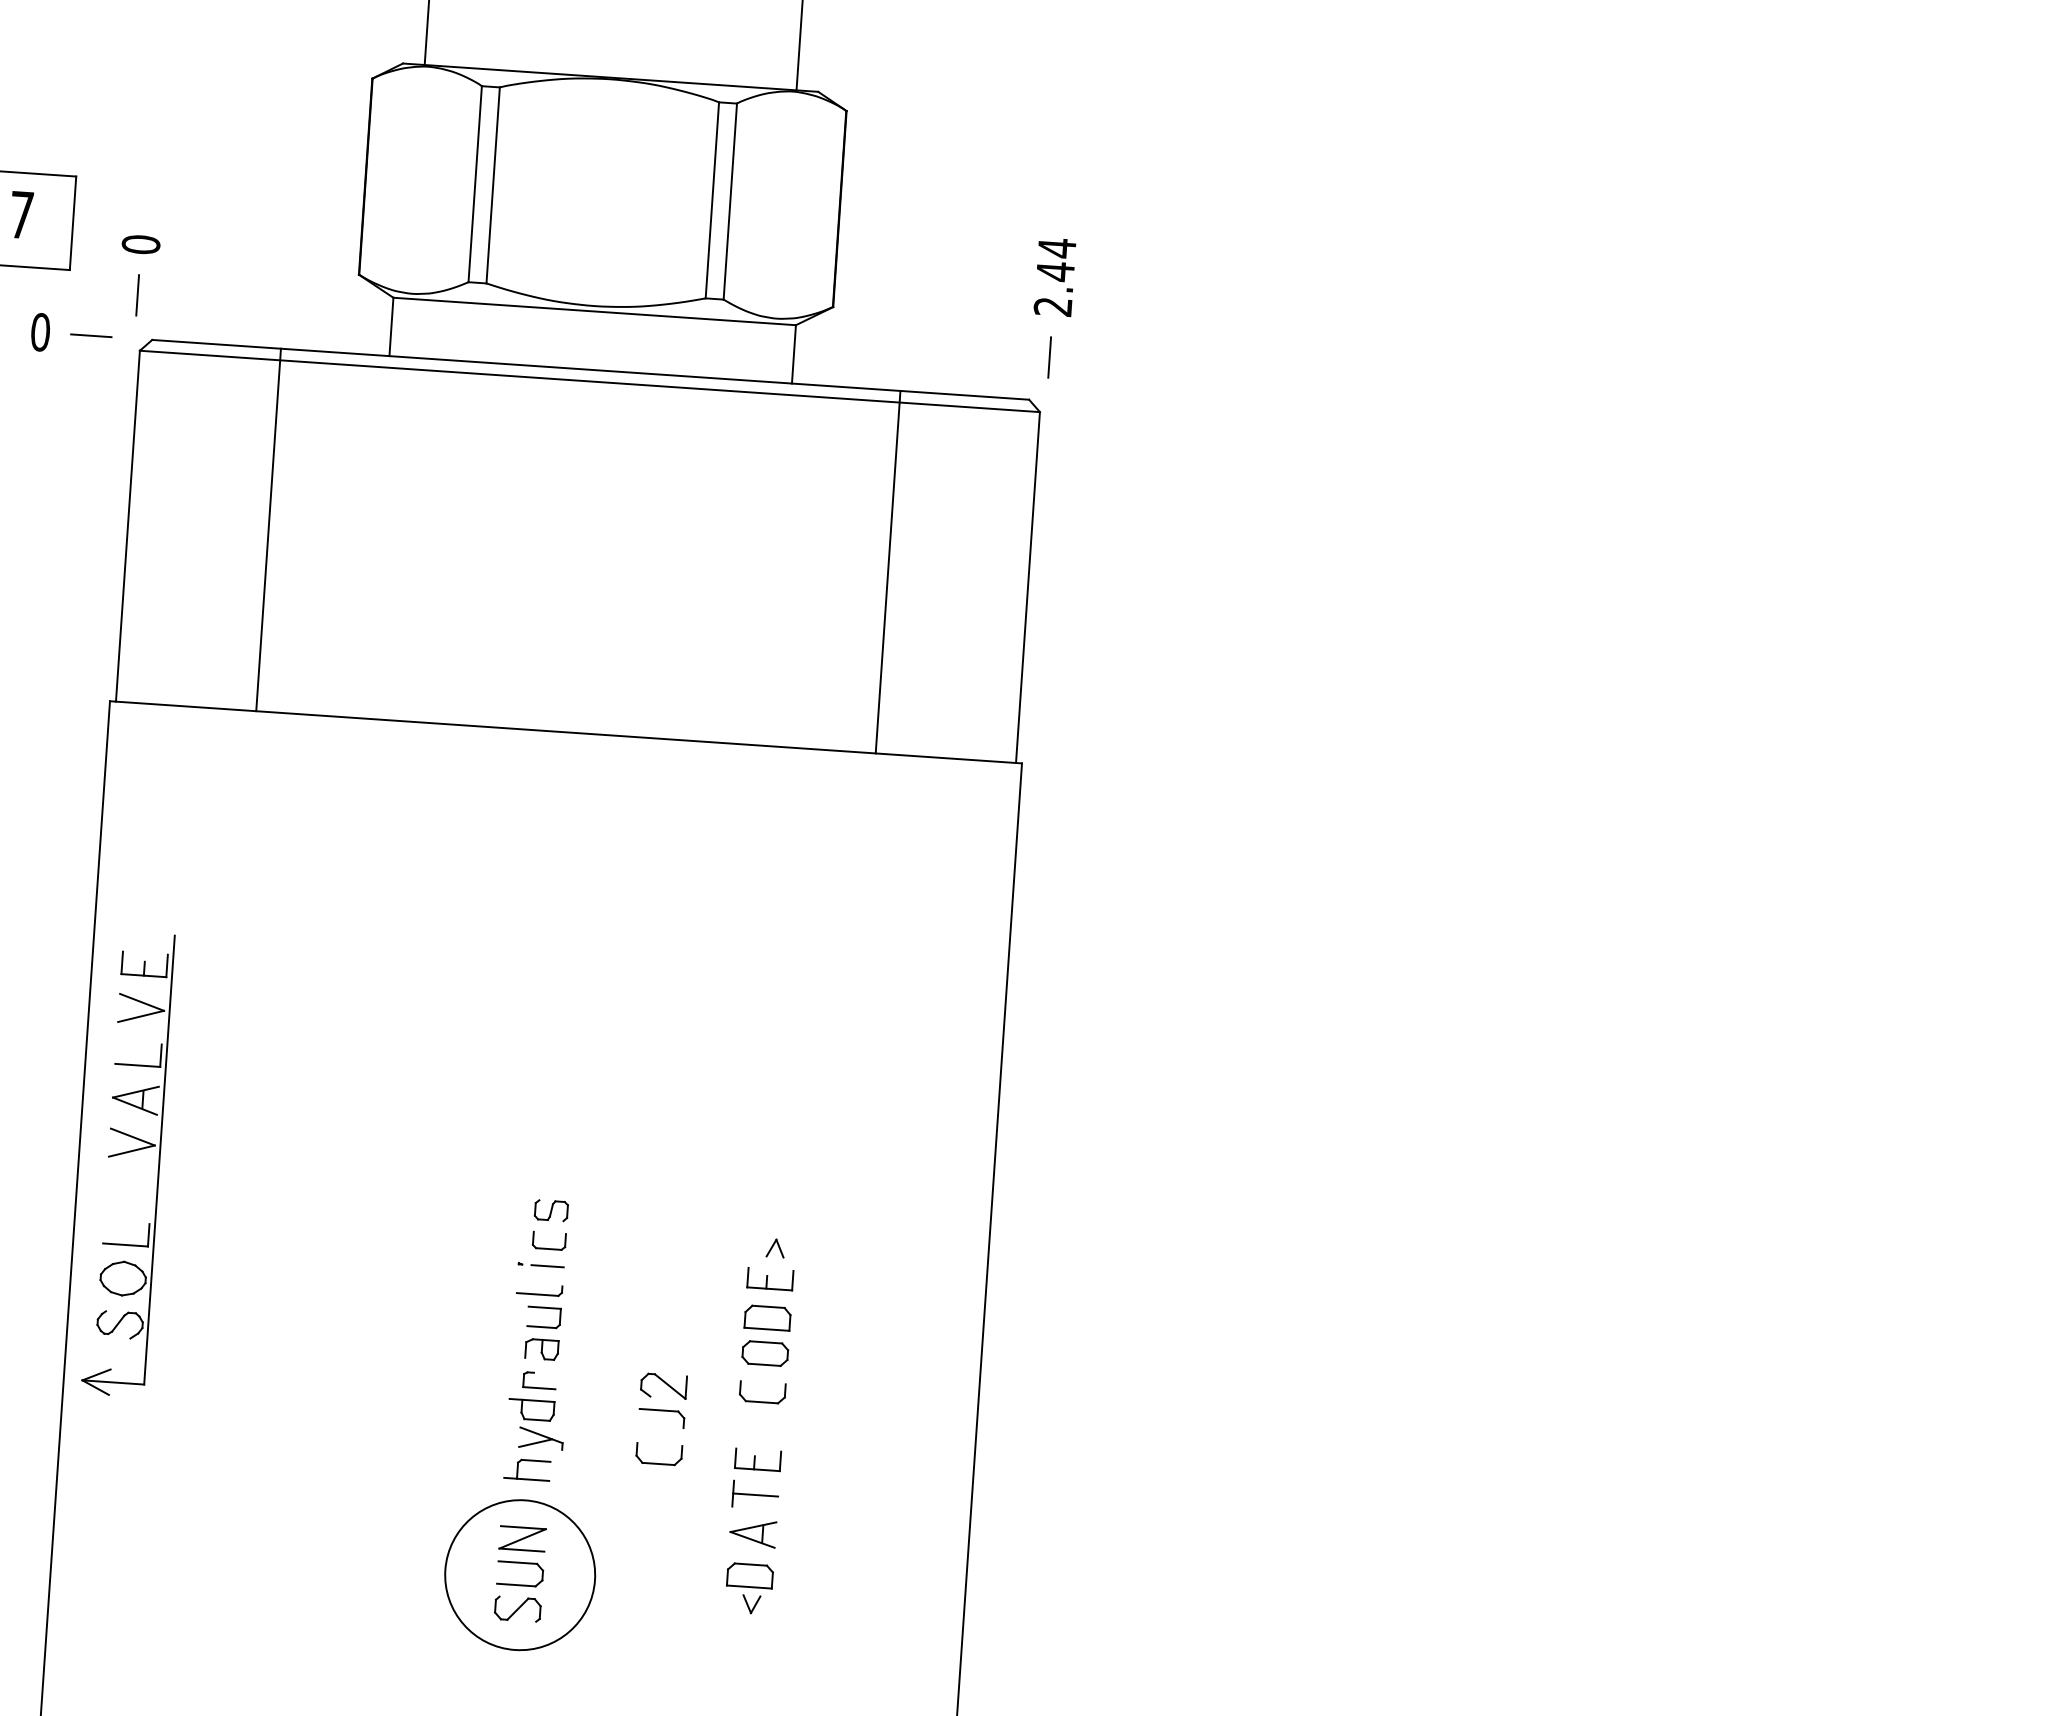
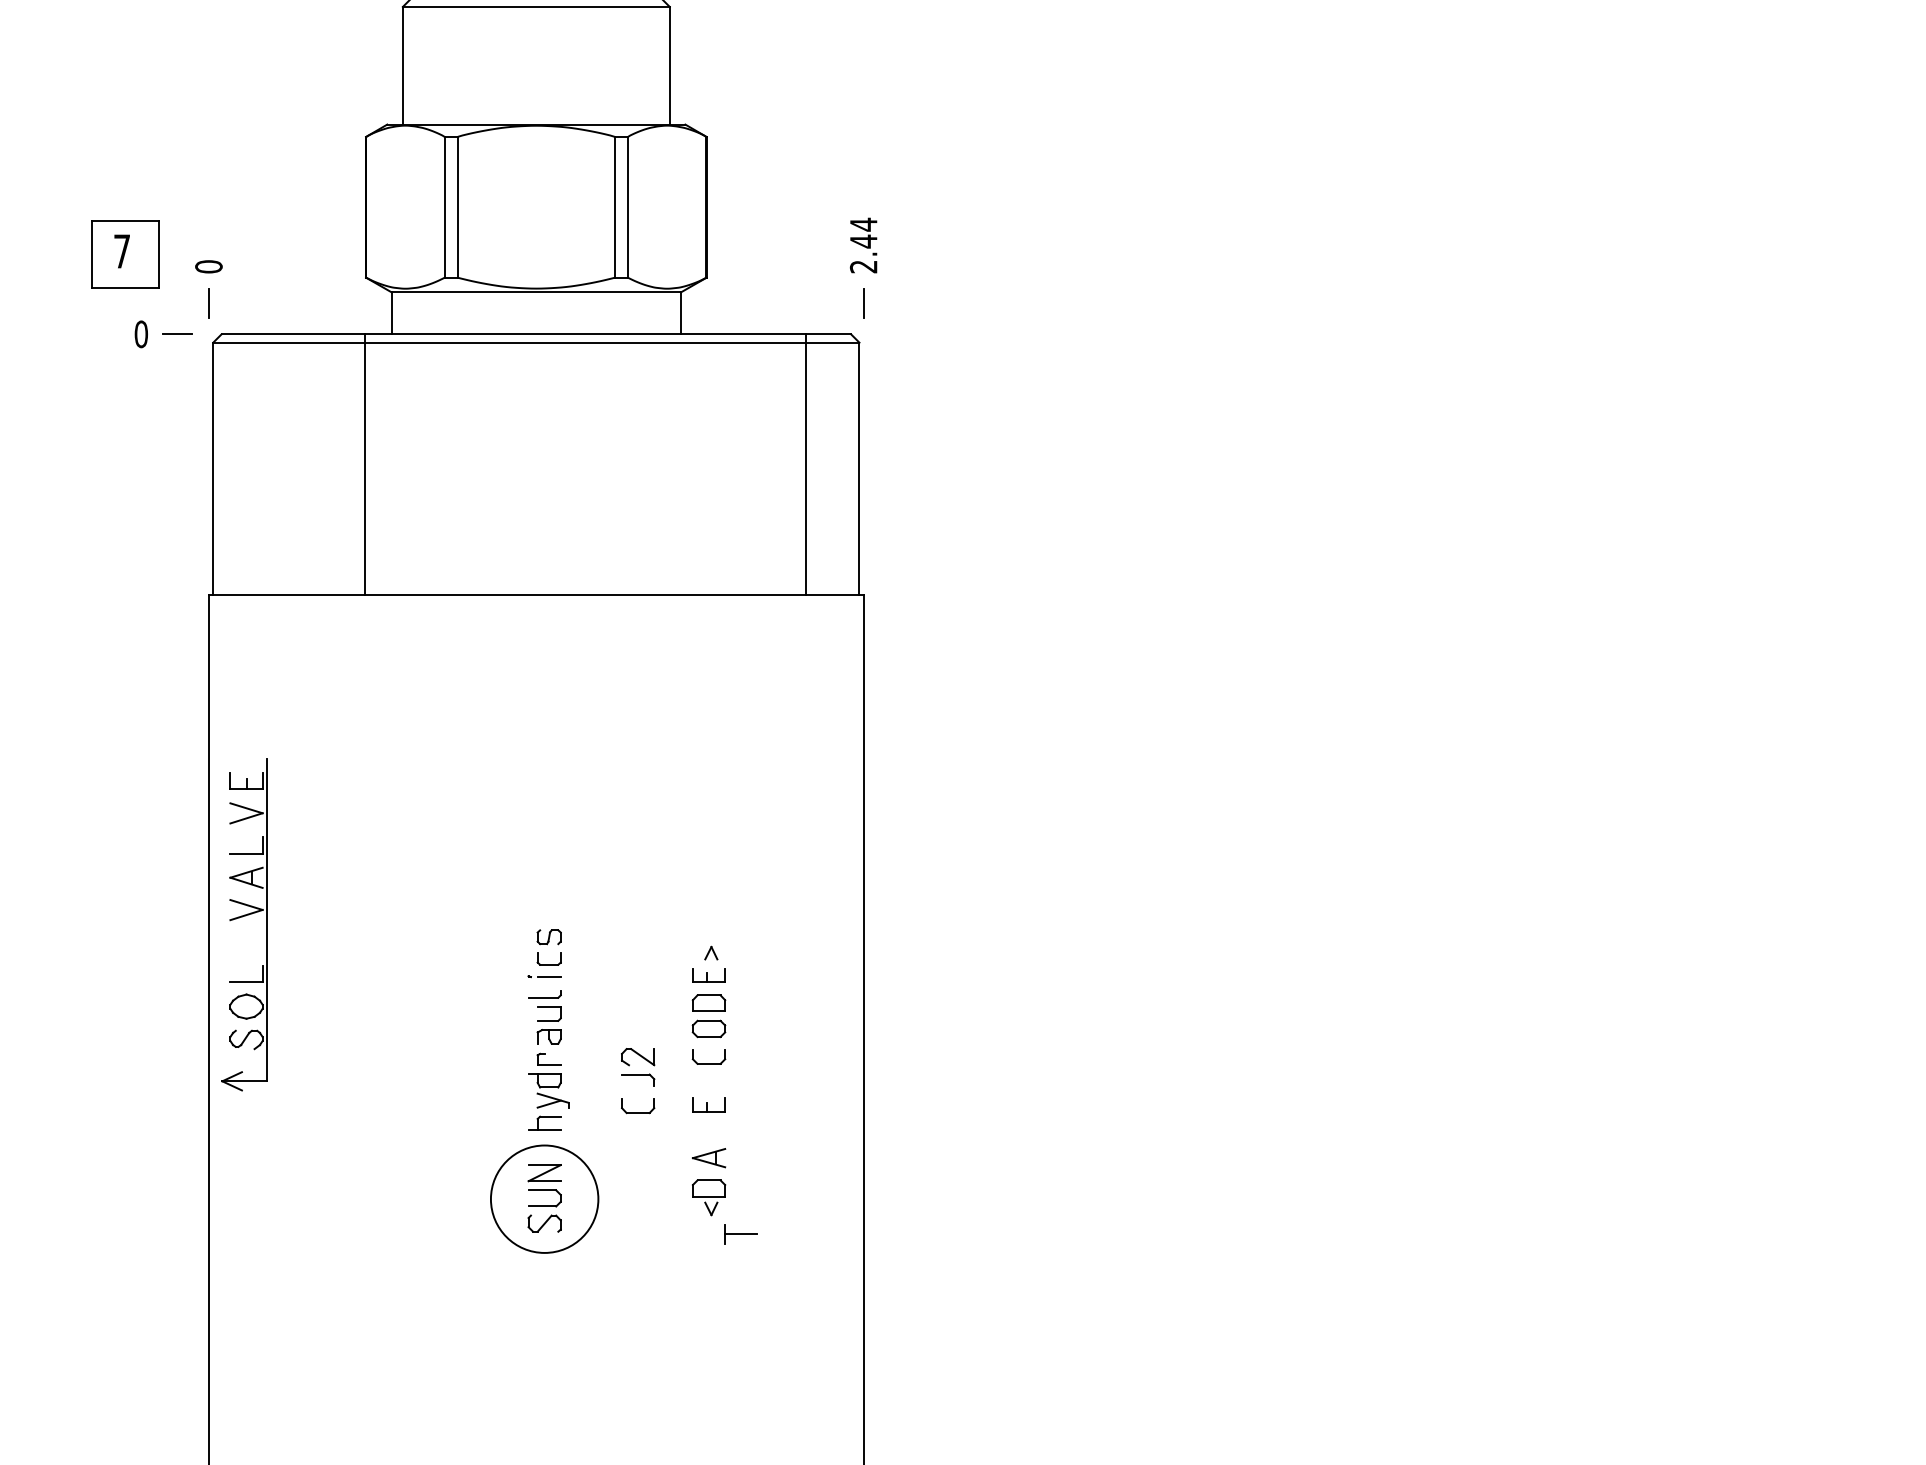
line: (267, 529) -> (364, 464), moved
line: (887, 572) -> (805, 464), moved
part: (754, 1495) -> (740, 1234), moved

